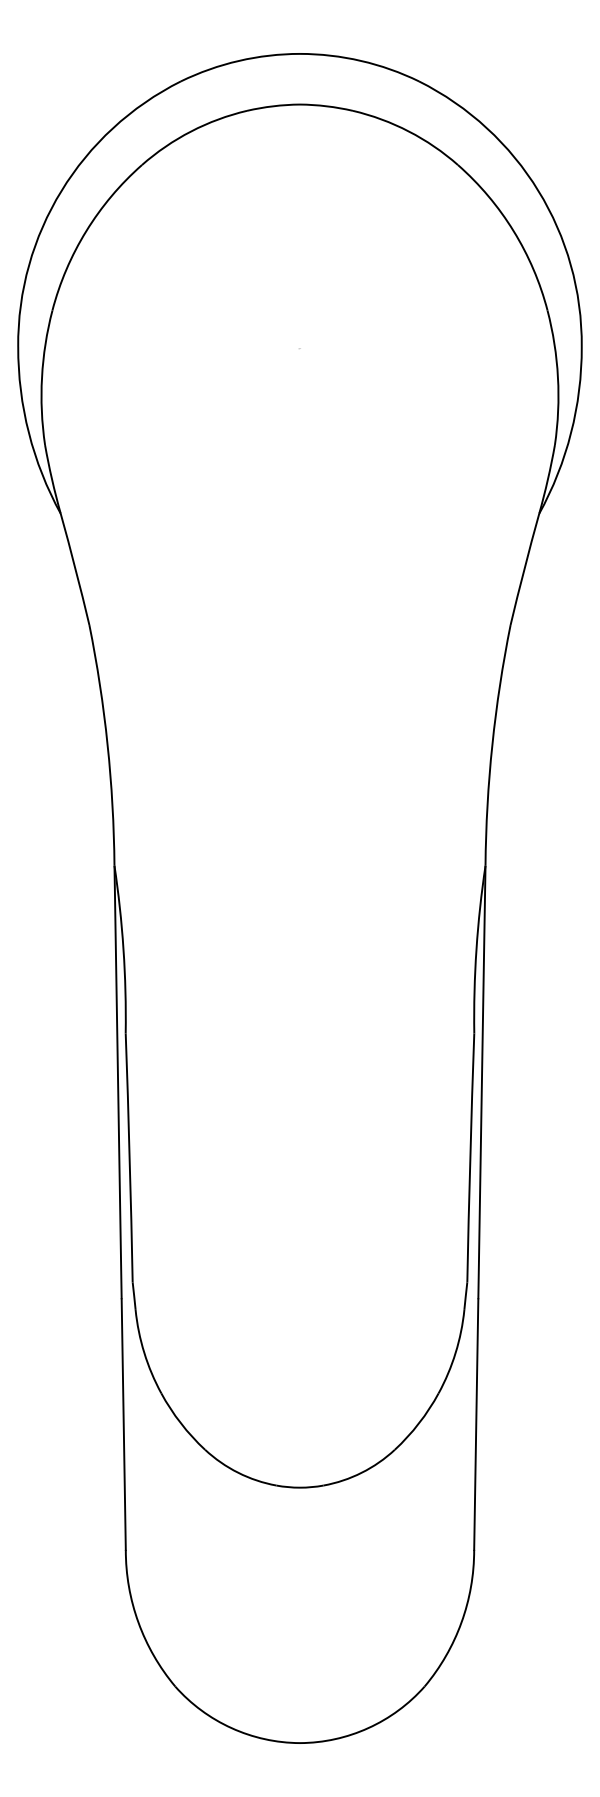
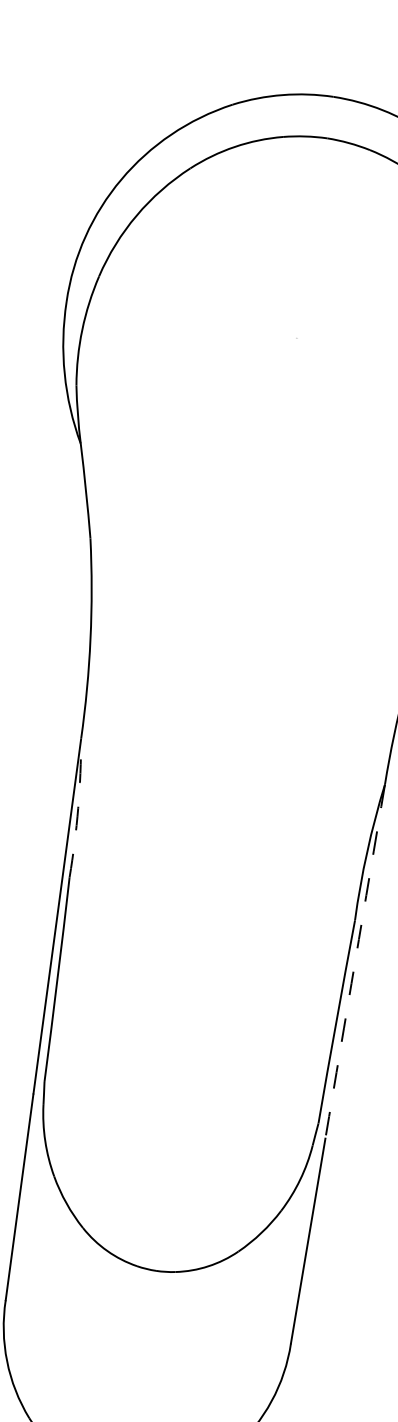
arc: (123, 949) -> (78, 808), solid -> dashed
arc: (481, 1082) -> (354, 961), solid -> dashed

